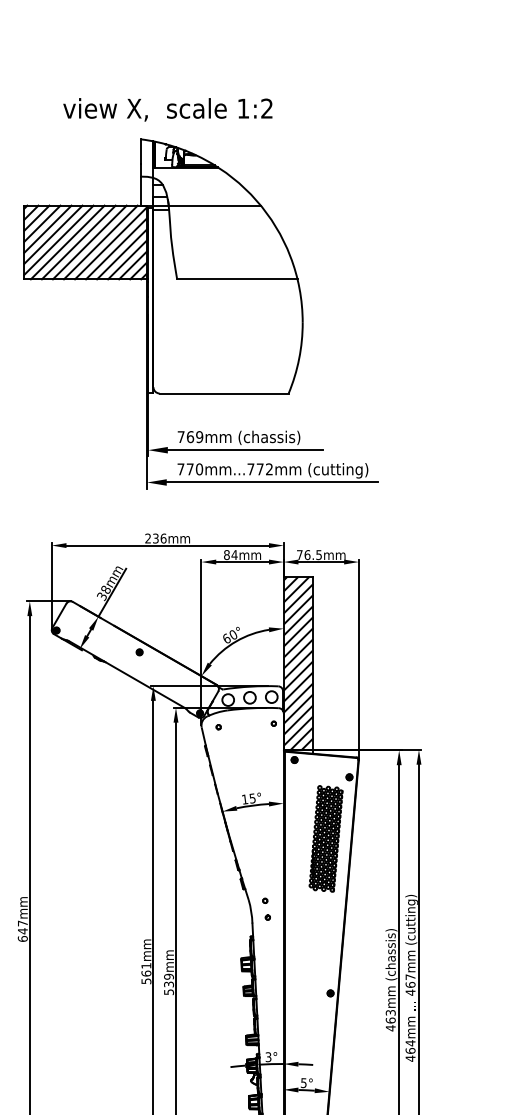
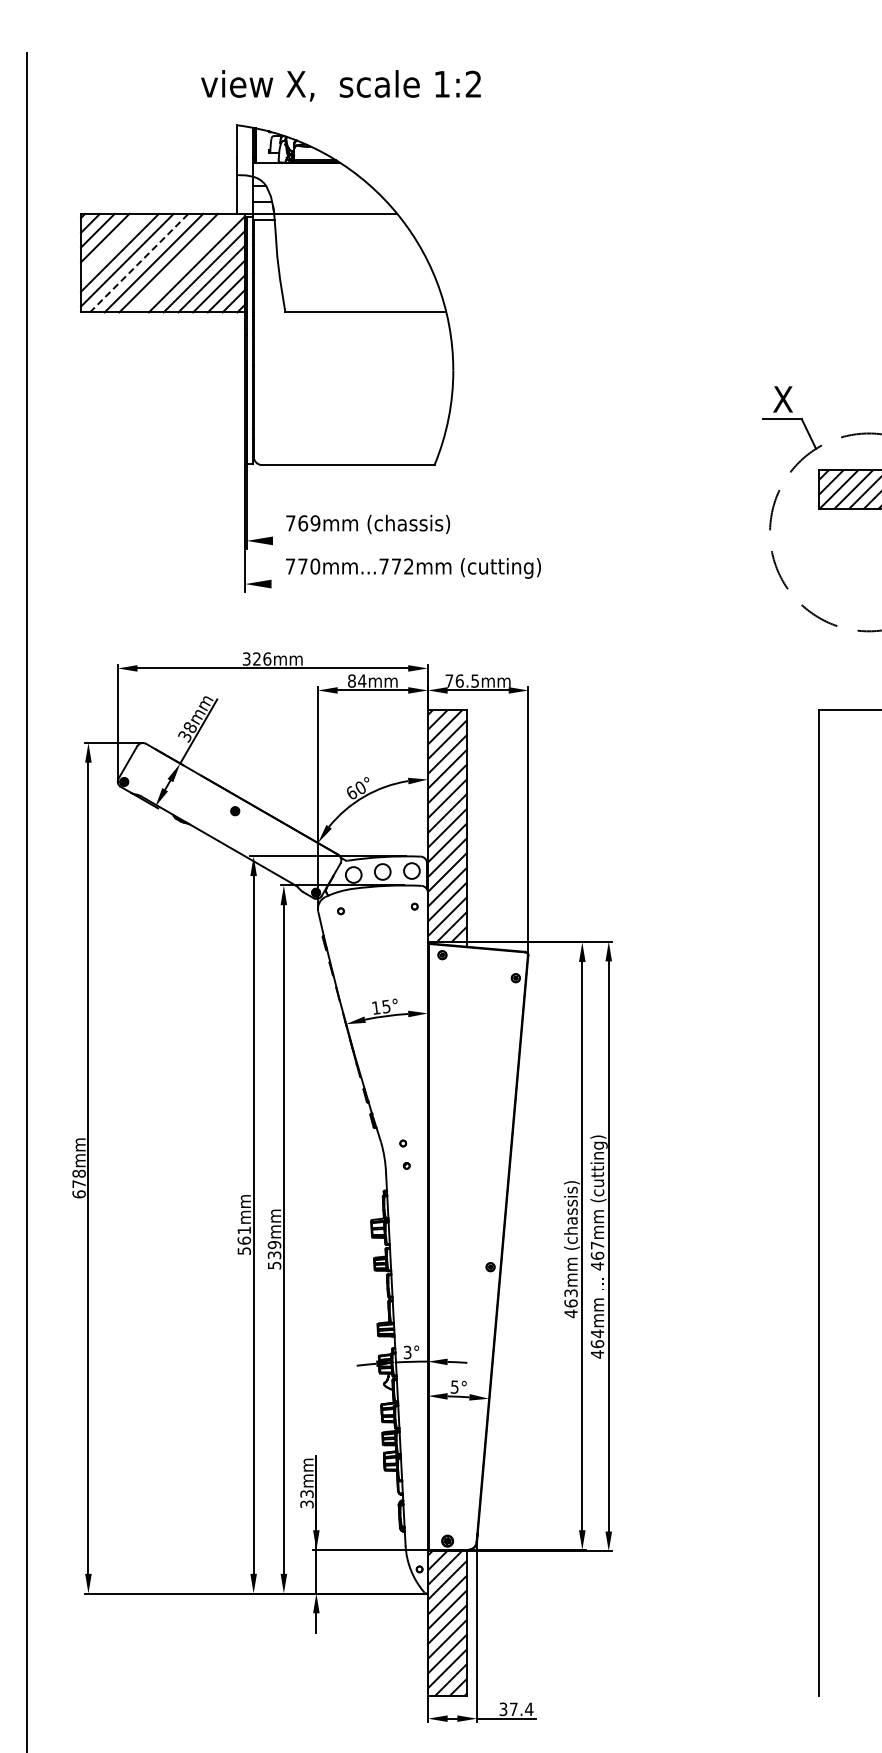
text: (167, 109) -> (340, 85), moved
line: (47, 229) -> (112, 245), removed
line: (100, 241) -> (183, 262), removed
line: (68, 242) -> (139, 263), solid -> dashed
line: (245, 449) -> (376, 540), removed
line: (272, 482) -> (412, 584), removed
text: (151, 538) -> (251, 658), 236mm -> 326mm
part: (326, 838) -> (484, 1060), removed
text: (22, 927) -> (78, 1178), 647mm -> 678mm

